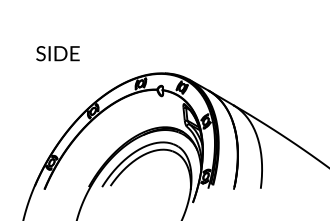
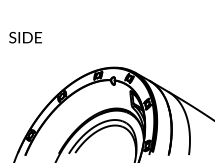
text: (57, 53) -> (25, 37), moved

